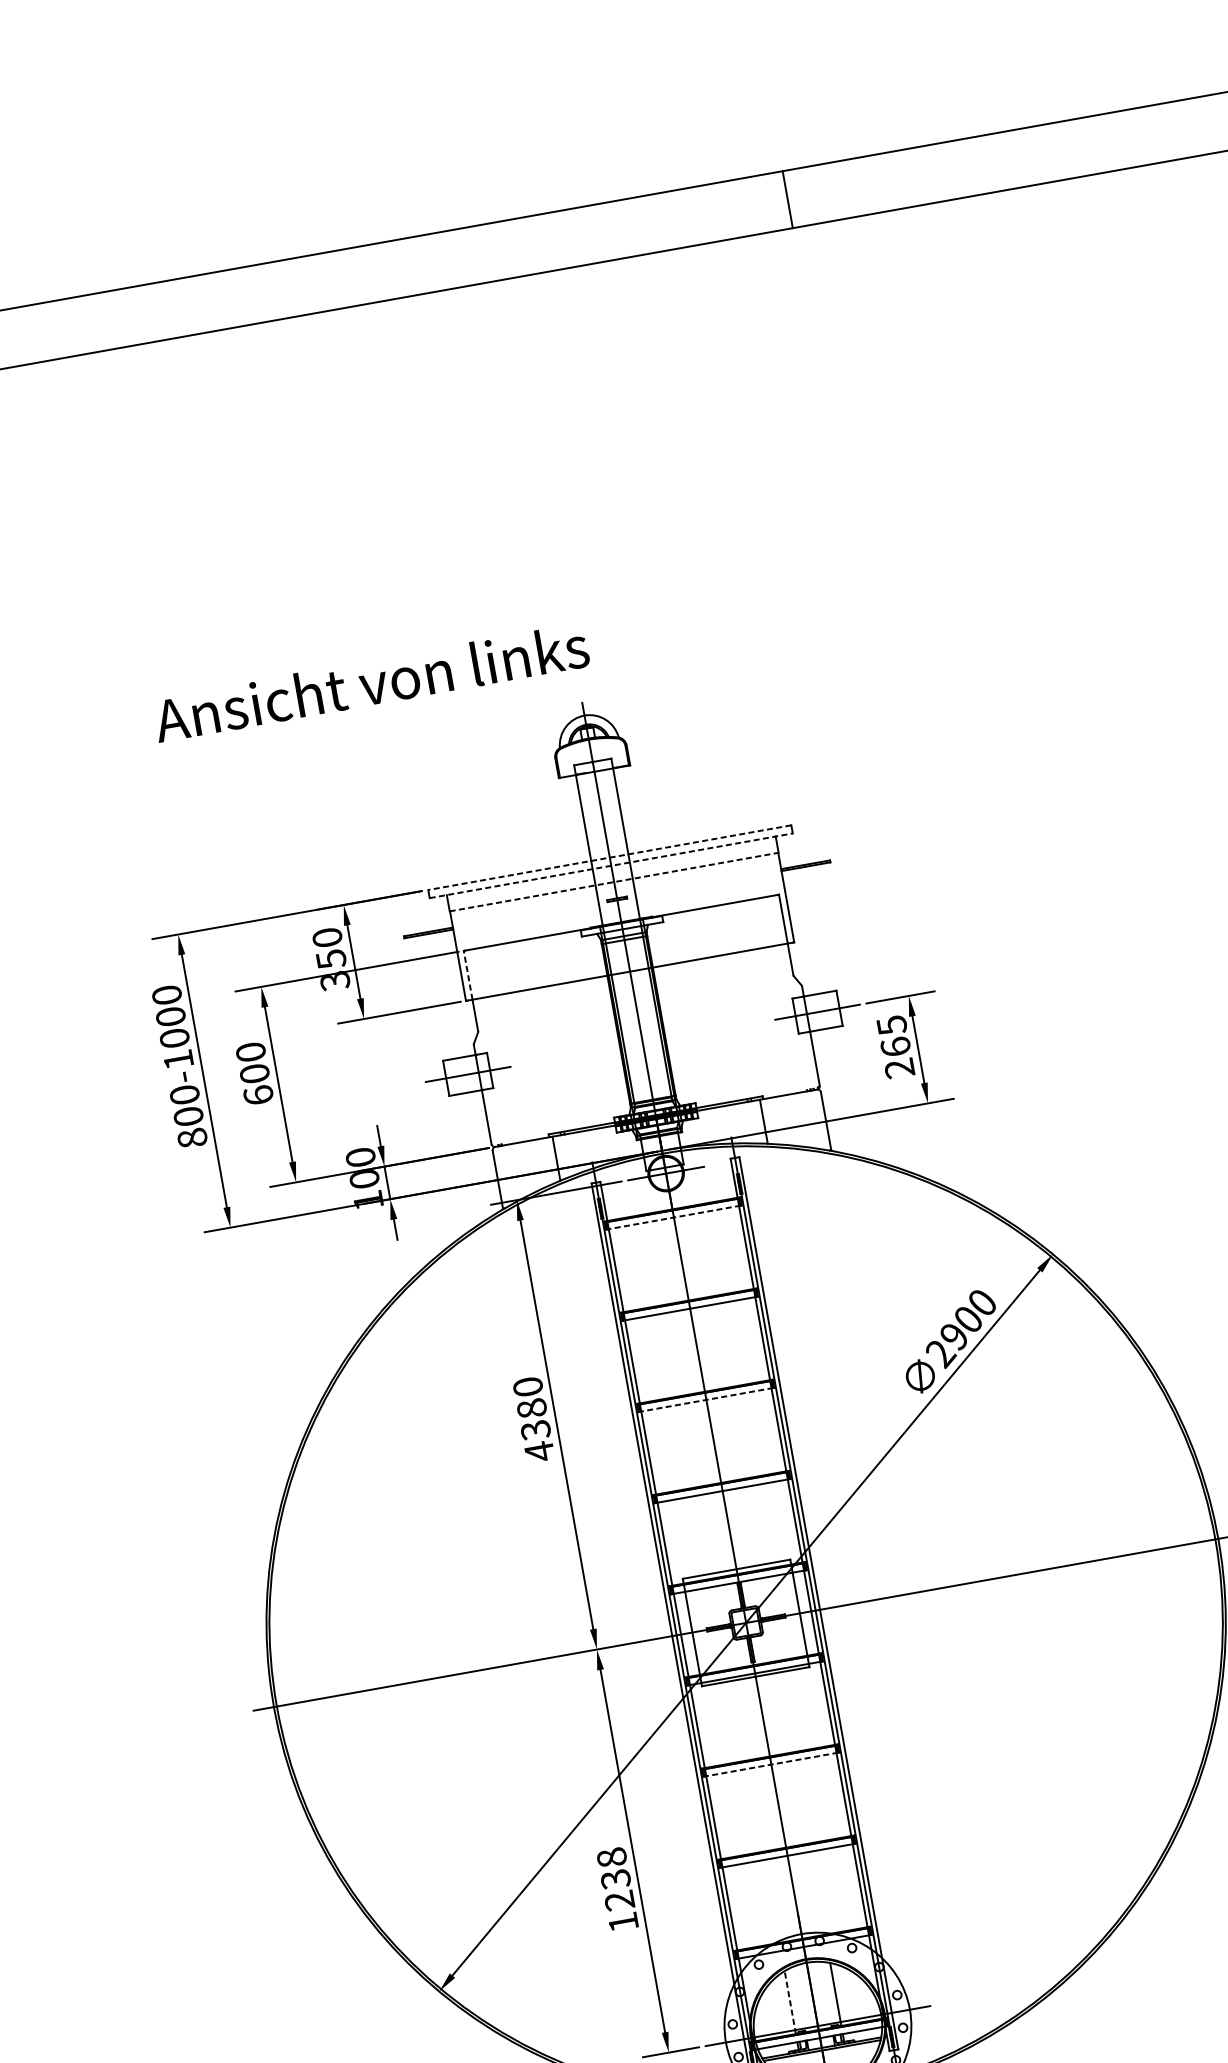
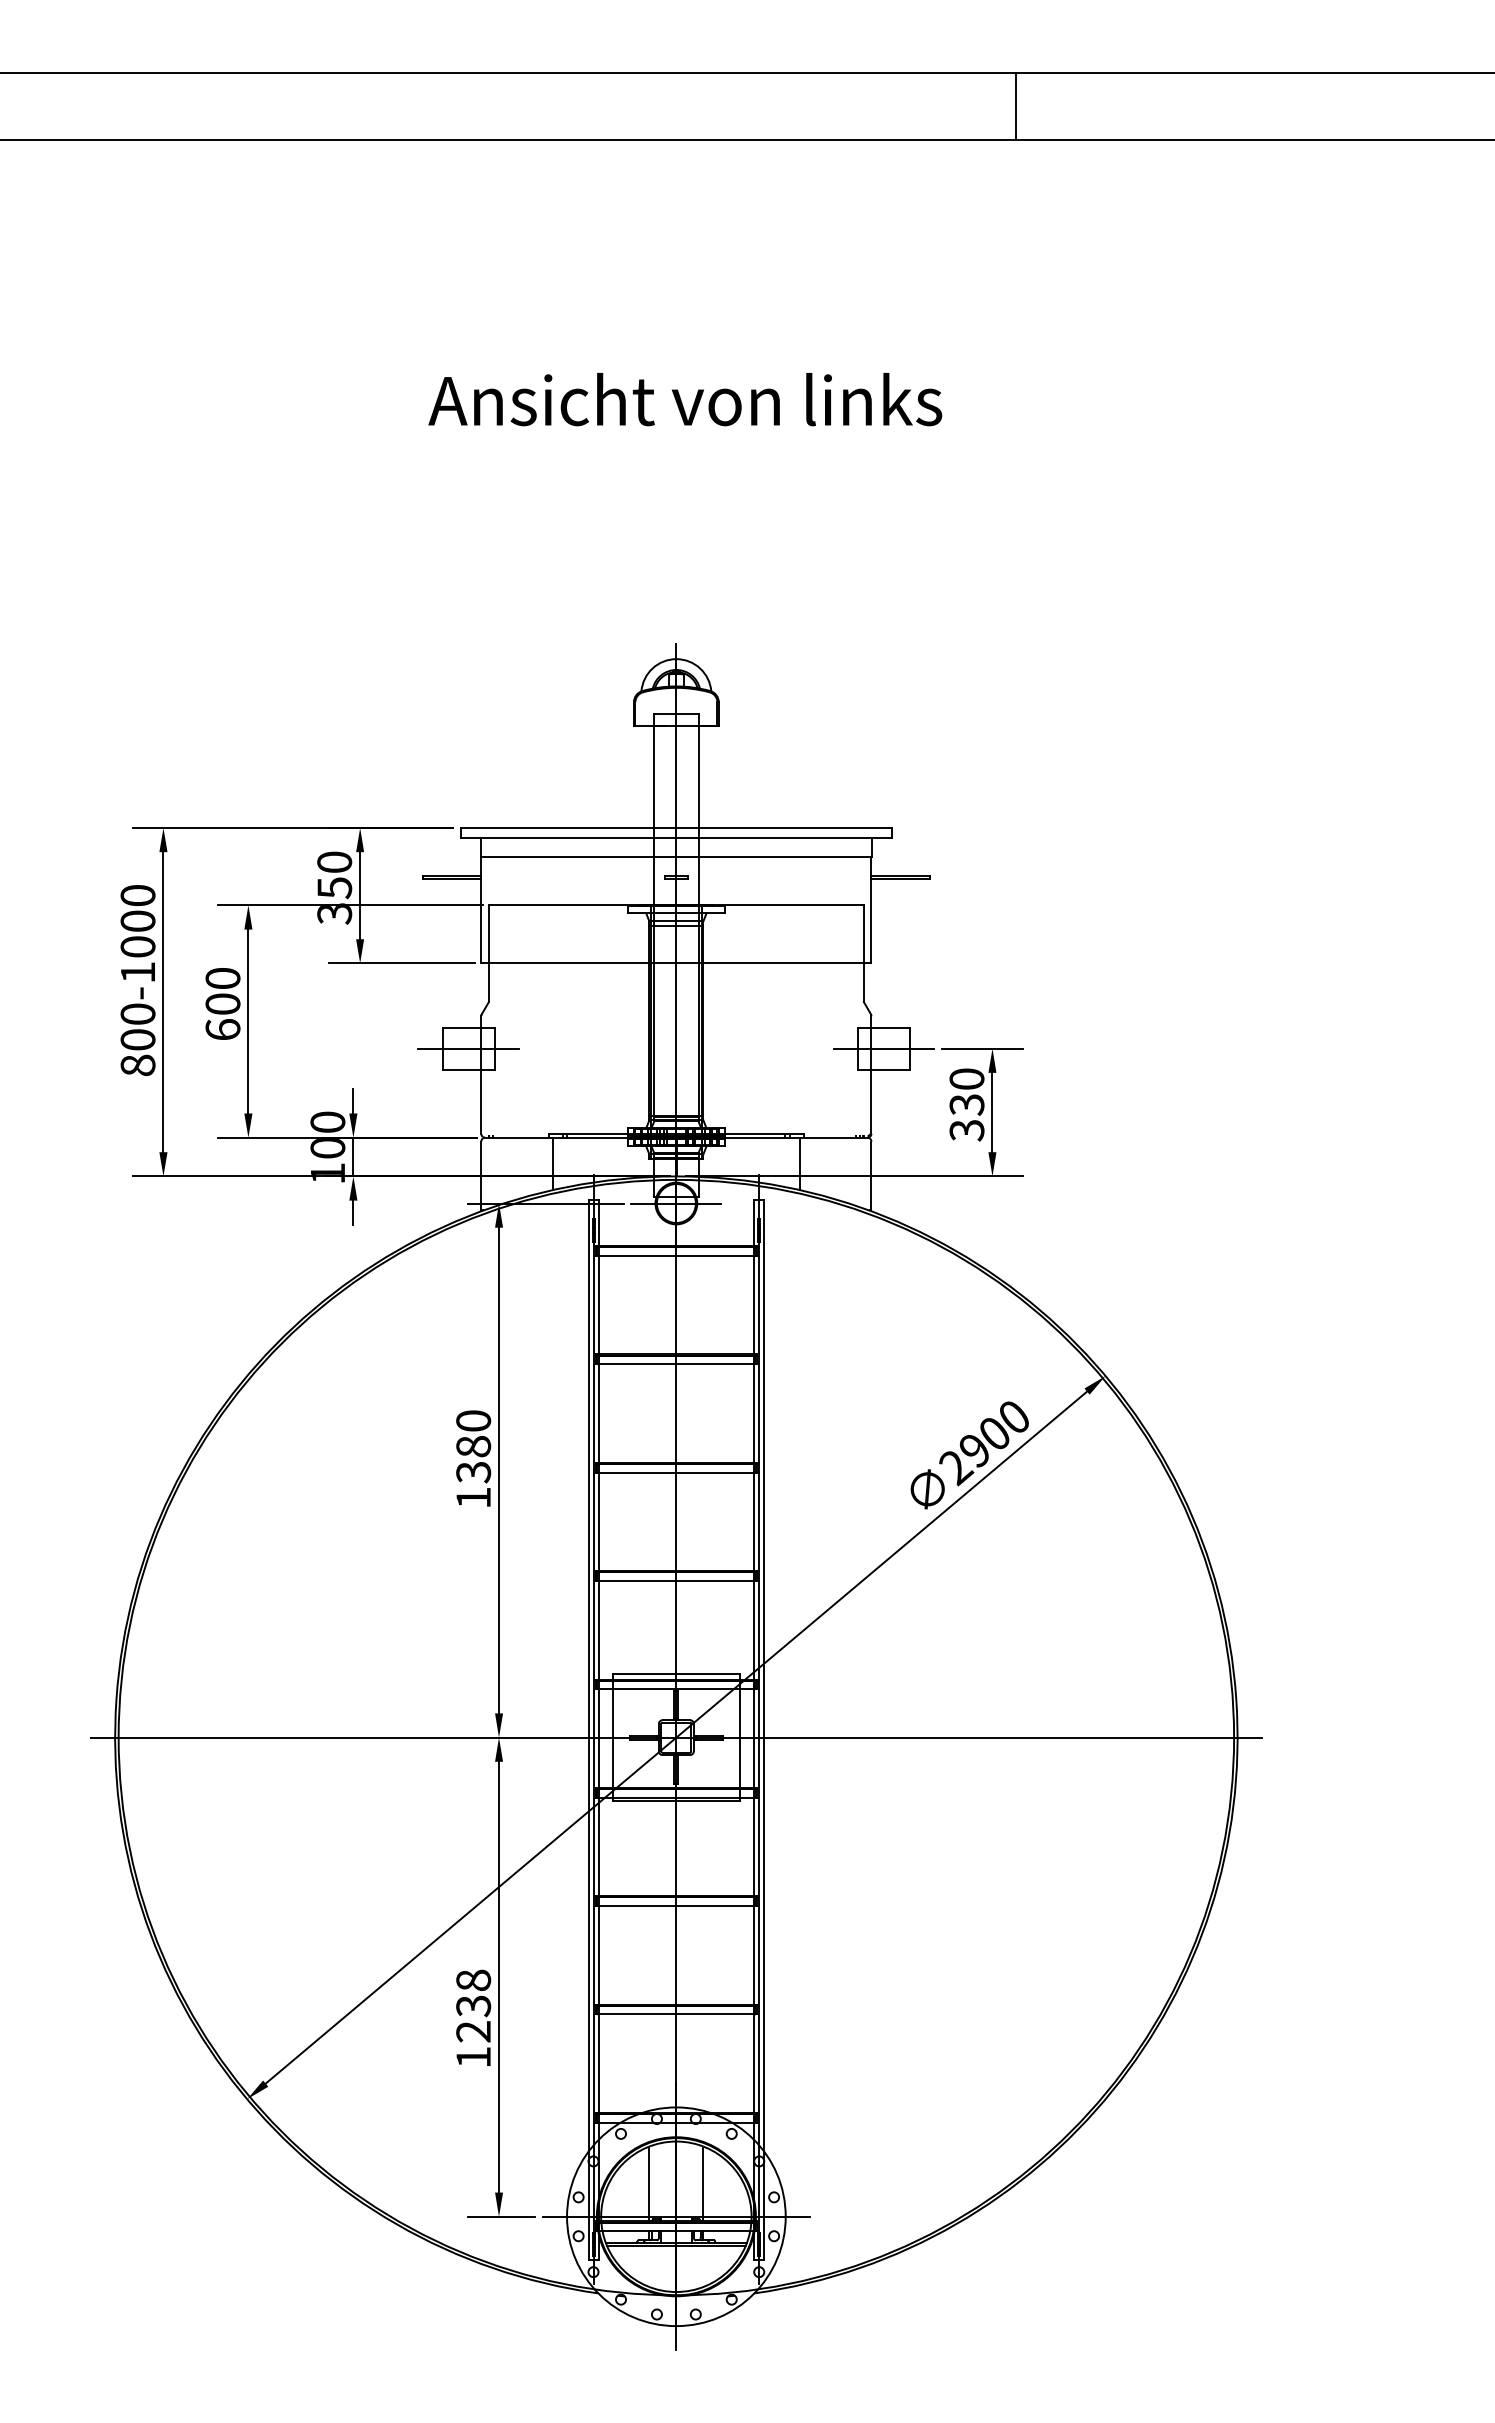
text: (371, 682) -> (685, 399), moved
line: (609, 858) -> (676, 828), dashed -> solid
line: (611, 865) -> (676, 837), dashed -> solid
line: (614, 882) -> (676, 857), dashed -> solid
line: (468, 974) -> (489, 933), dashed -> solid
text: (895, 1046) -> (966, 1104), 265 -> 330
line: (673, 1217) -> (676, 1255), dashed -> solid
line: (706, 1399) -> (676, 1472), dashed -> solid
text: (539, 1451) -> (473, 1497), 4380 -> 1380
line: (771, 1764) -> (676, 1905), dashed -> solid
line: (790, 2002) -> (649, 2183), dashed -> solid

